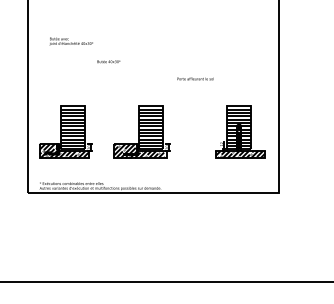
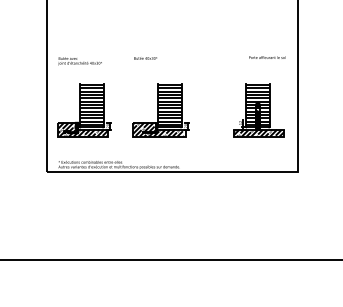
text: (70, 41) -> (79, 61), moved
text: (108, 61) -> (145, 58), moved
text: (195, 78) -> (267, 57), moved

